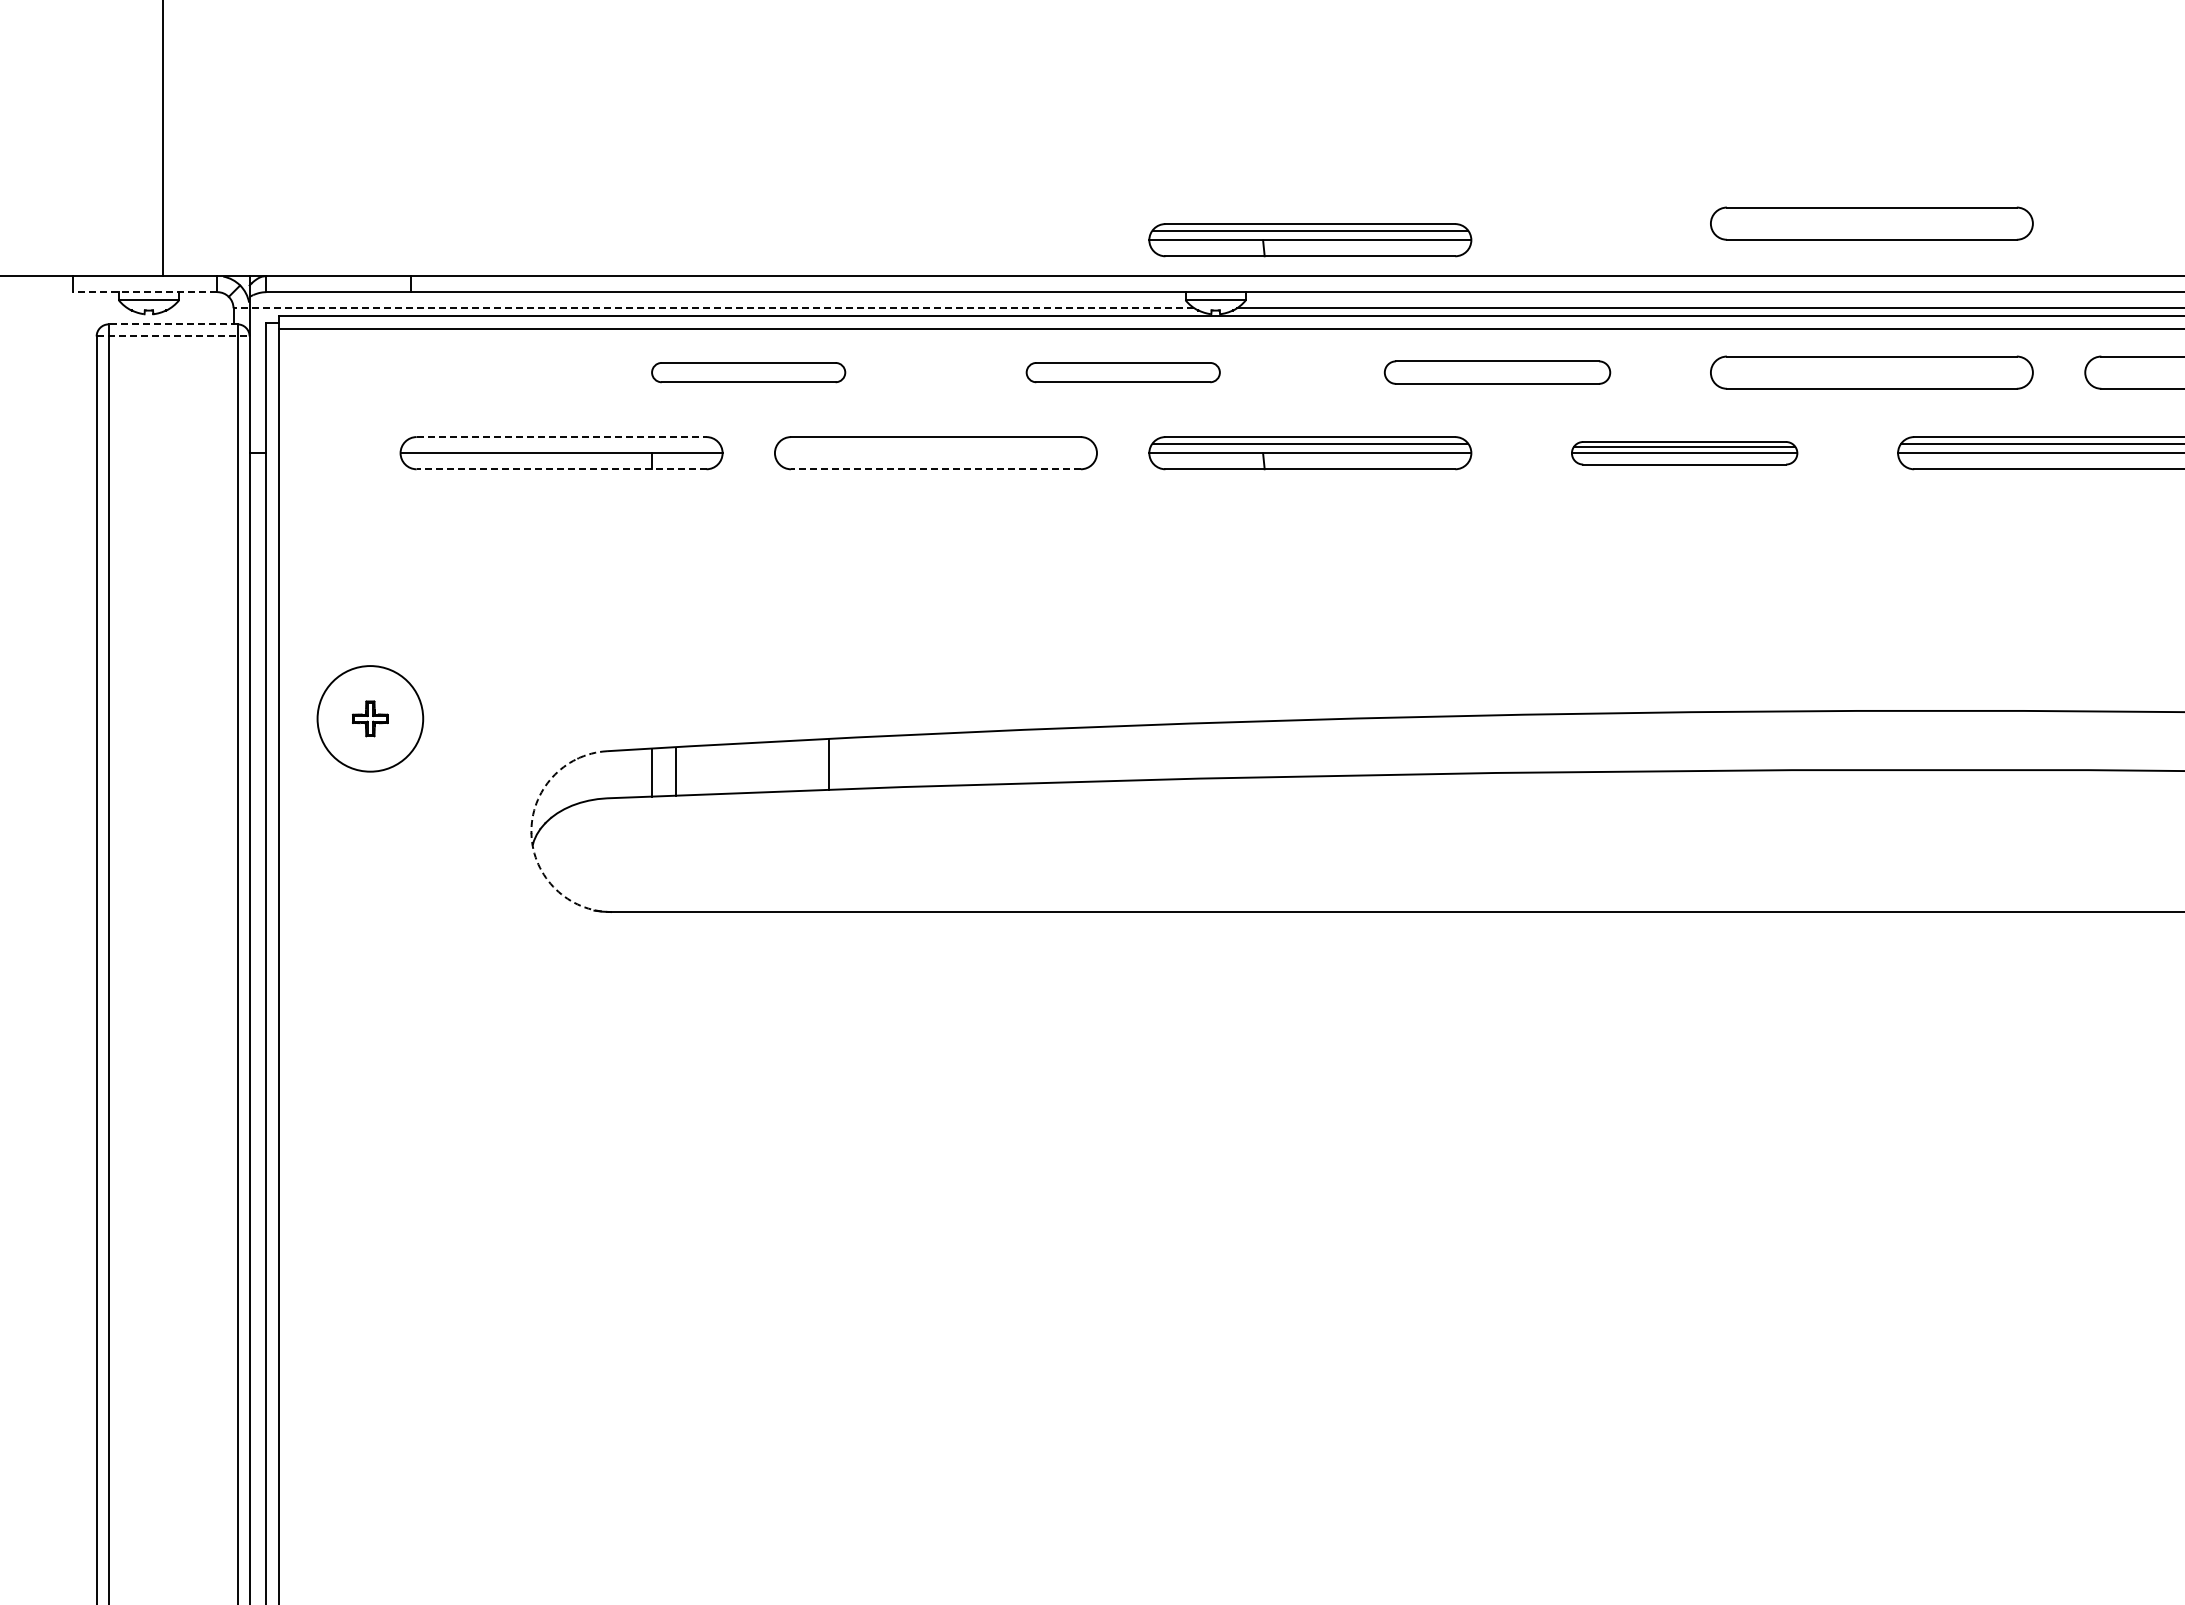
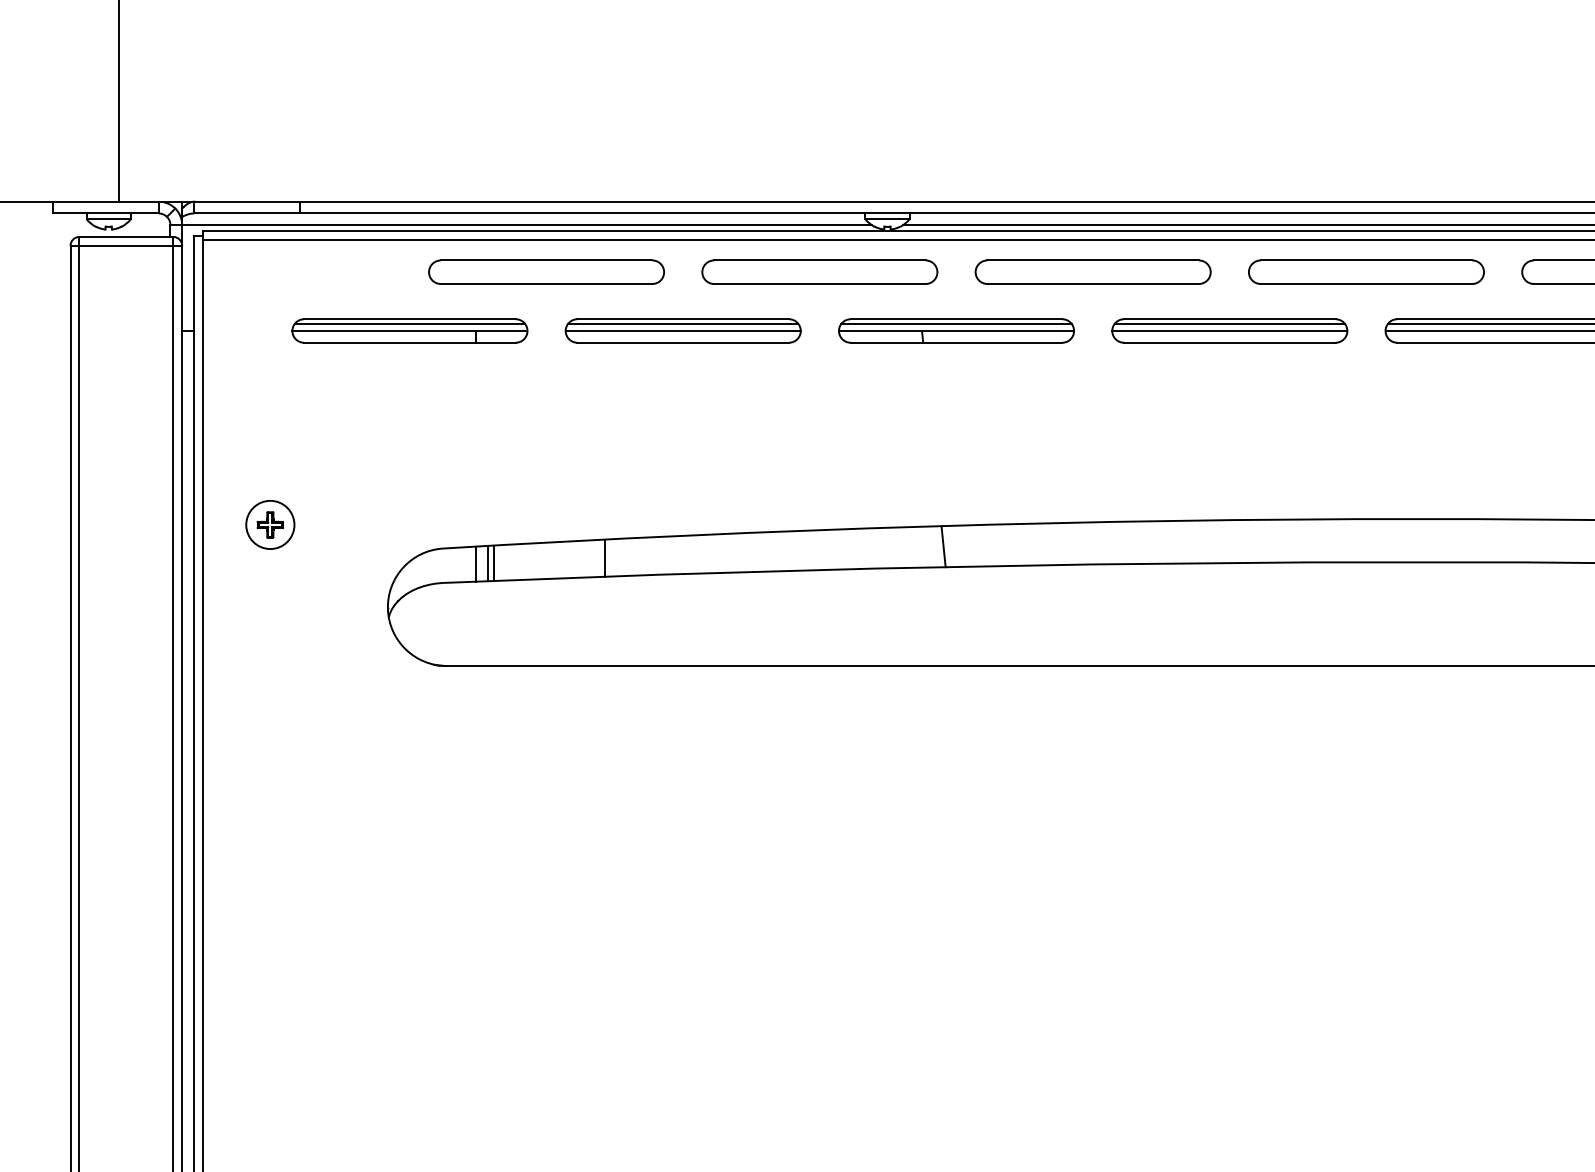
part: (1871, 223) -> (1366, 163), removed
part: (1310, 240) -> (956, 175), removed
line: (144, 292) -> (105, 213), dashed -> solid
line: (713, 308) -> (520, 225), dashed -> solid
line: (172, 324) -> (125, 237), dashed -> solid
line: (173, 336) -> (126, 245), dashed -> solid
part: (748, 372) -> (546, 272), size x1.67
part: (1123, 372) -> (820, 272), size x1.67
part: (1497, 372) -> (1093, 272), size x1.43
line: (561, 437) -> (409, 319), dashed -> solid
line: (561, 443) -> (409, 323), added
line: (935, 443) -> (682, 323), added
line: (935, 453) -> (682, 331), added
part: (1684, 453) -> (1229, 331), size x1.43
line: (561, 469) -> (409, 342), dashed -> solid
line: (935, 469) -> (682, 342), dashed -> solid
circle: (370, 718) -> (270, 524), size x0.62
line: (1292, 748) -> (943, 546), added
line: (668, 771) -> (487, 563), added
arc: (531, 834) -> (387, 609), dashed -> solid

